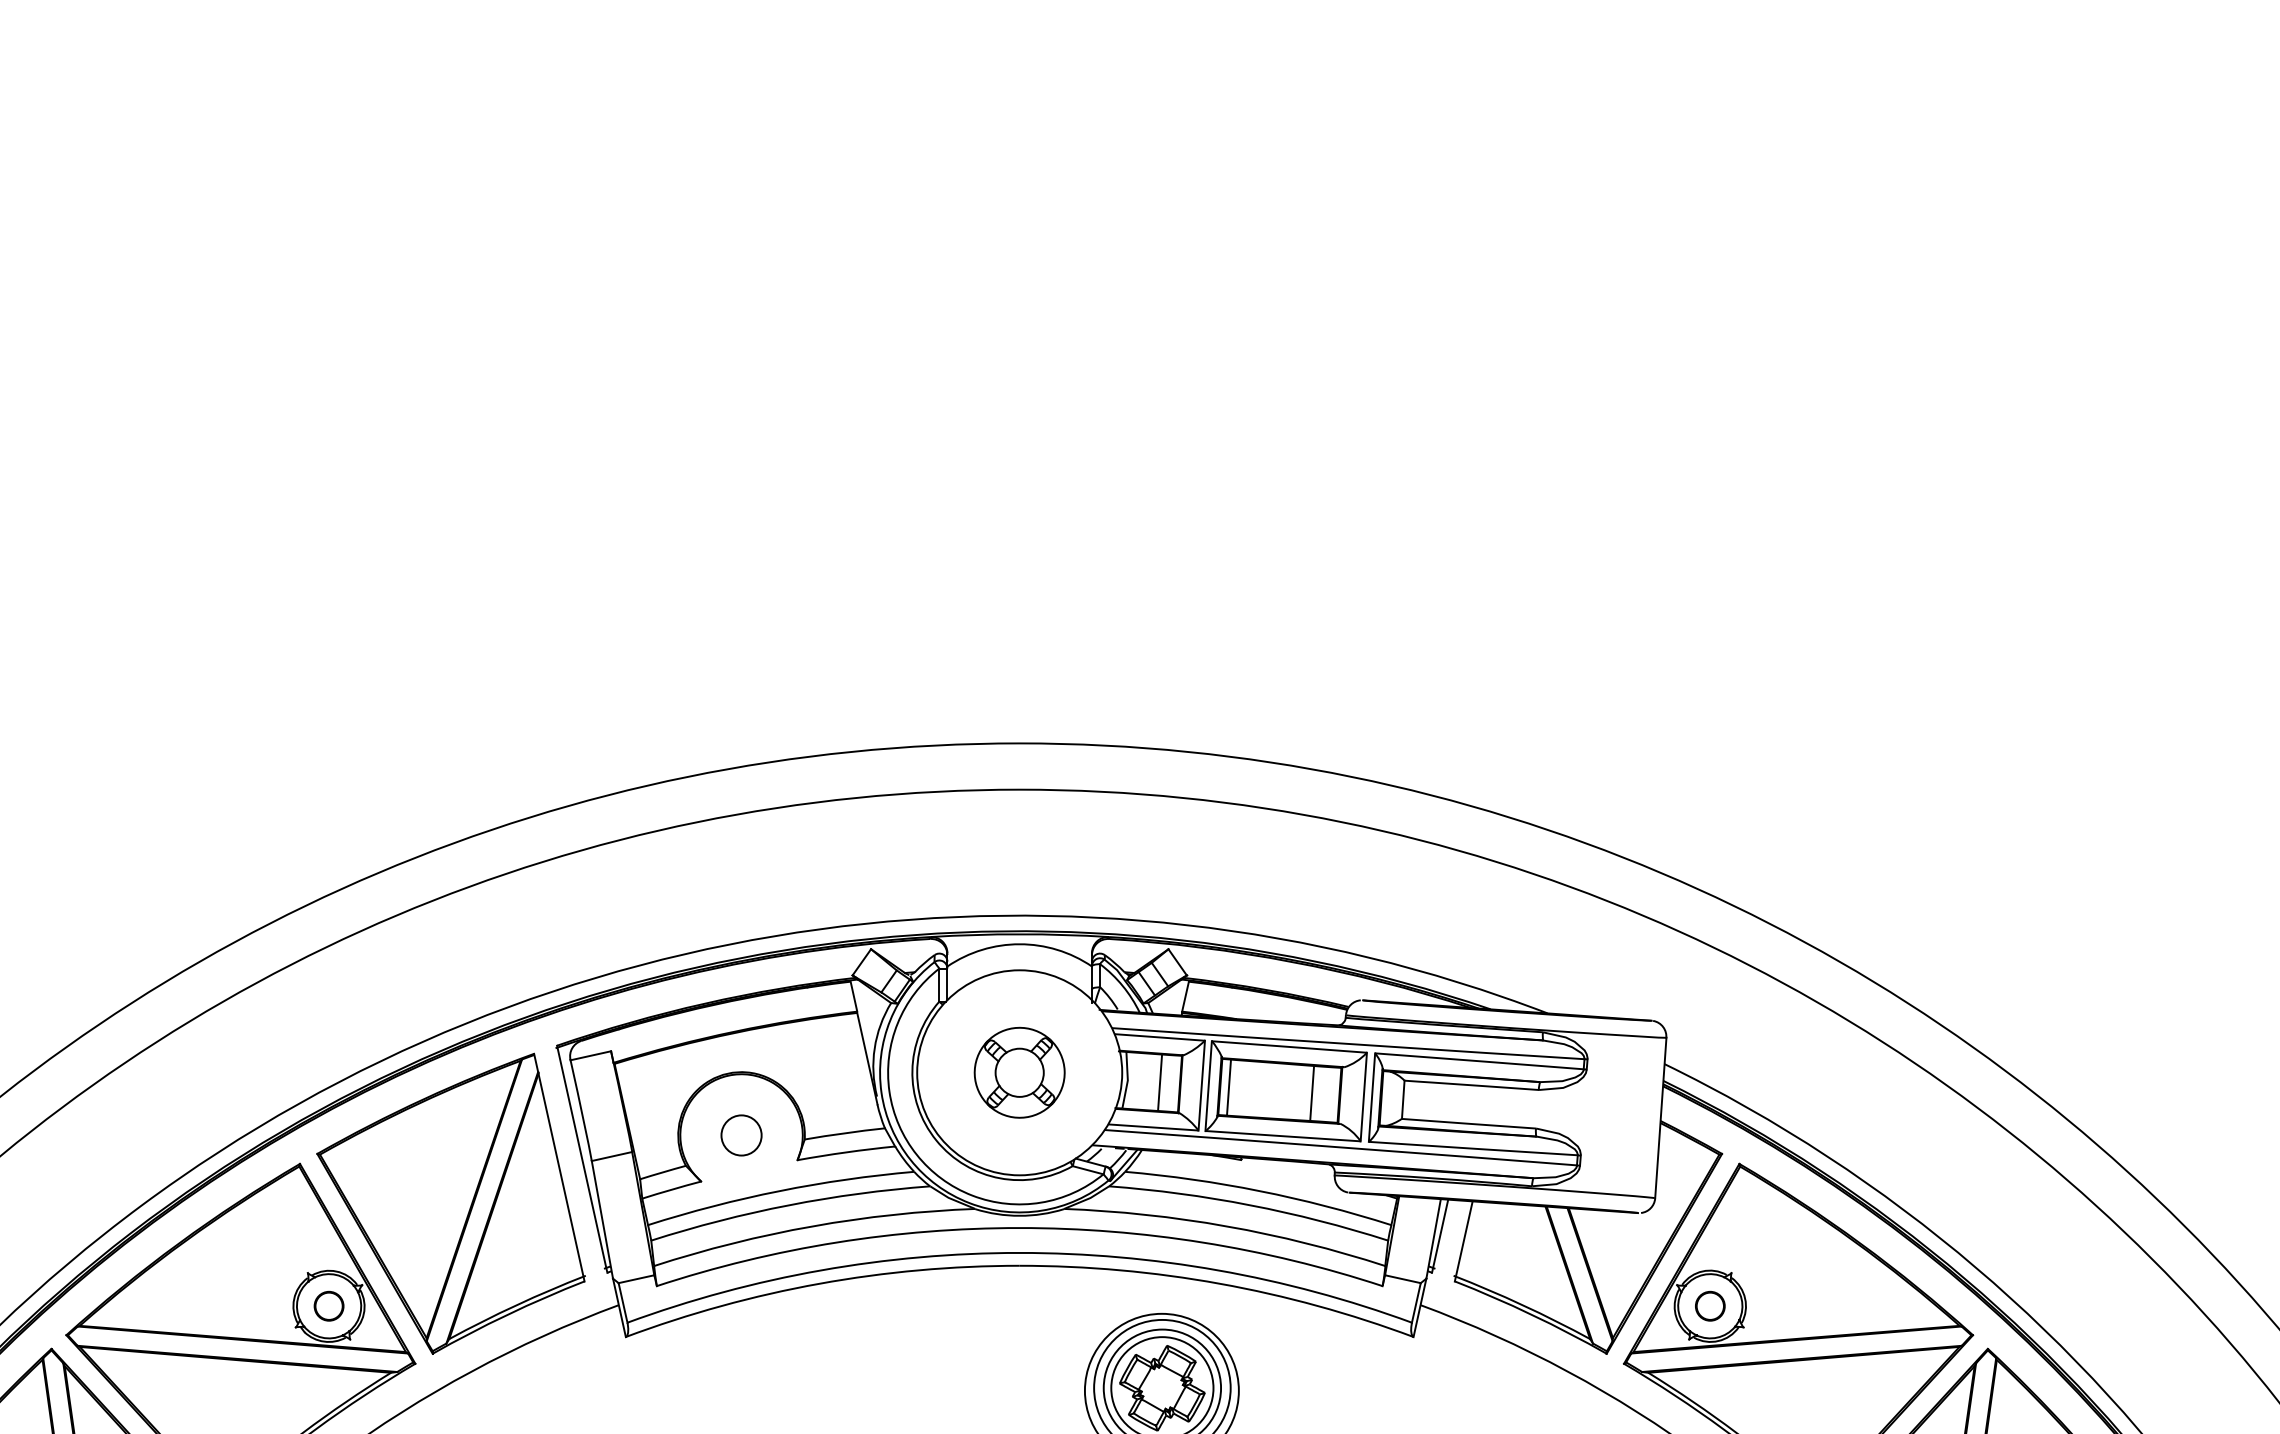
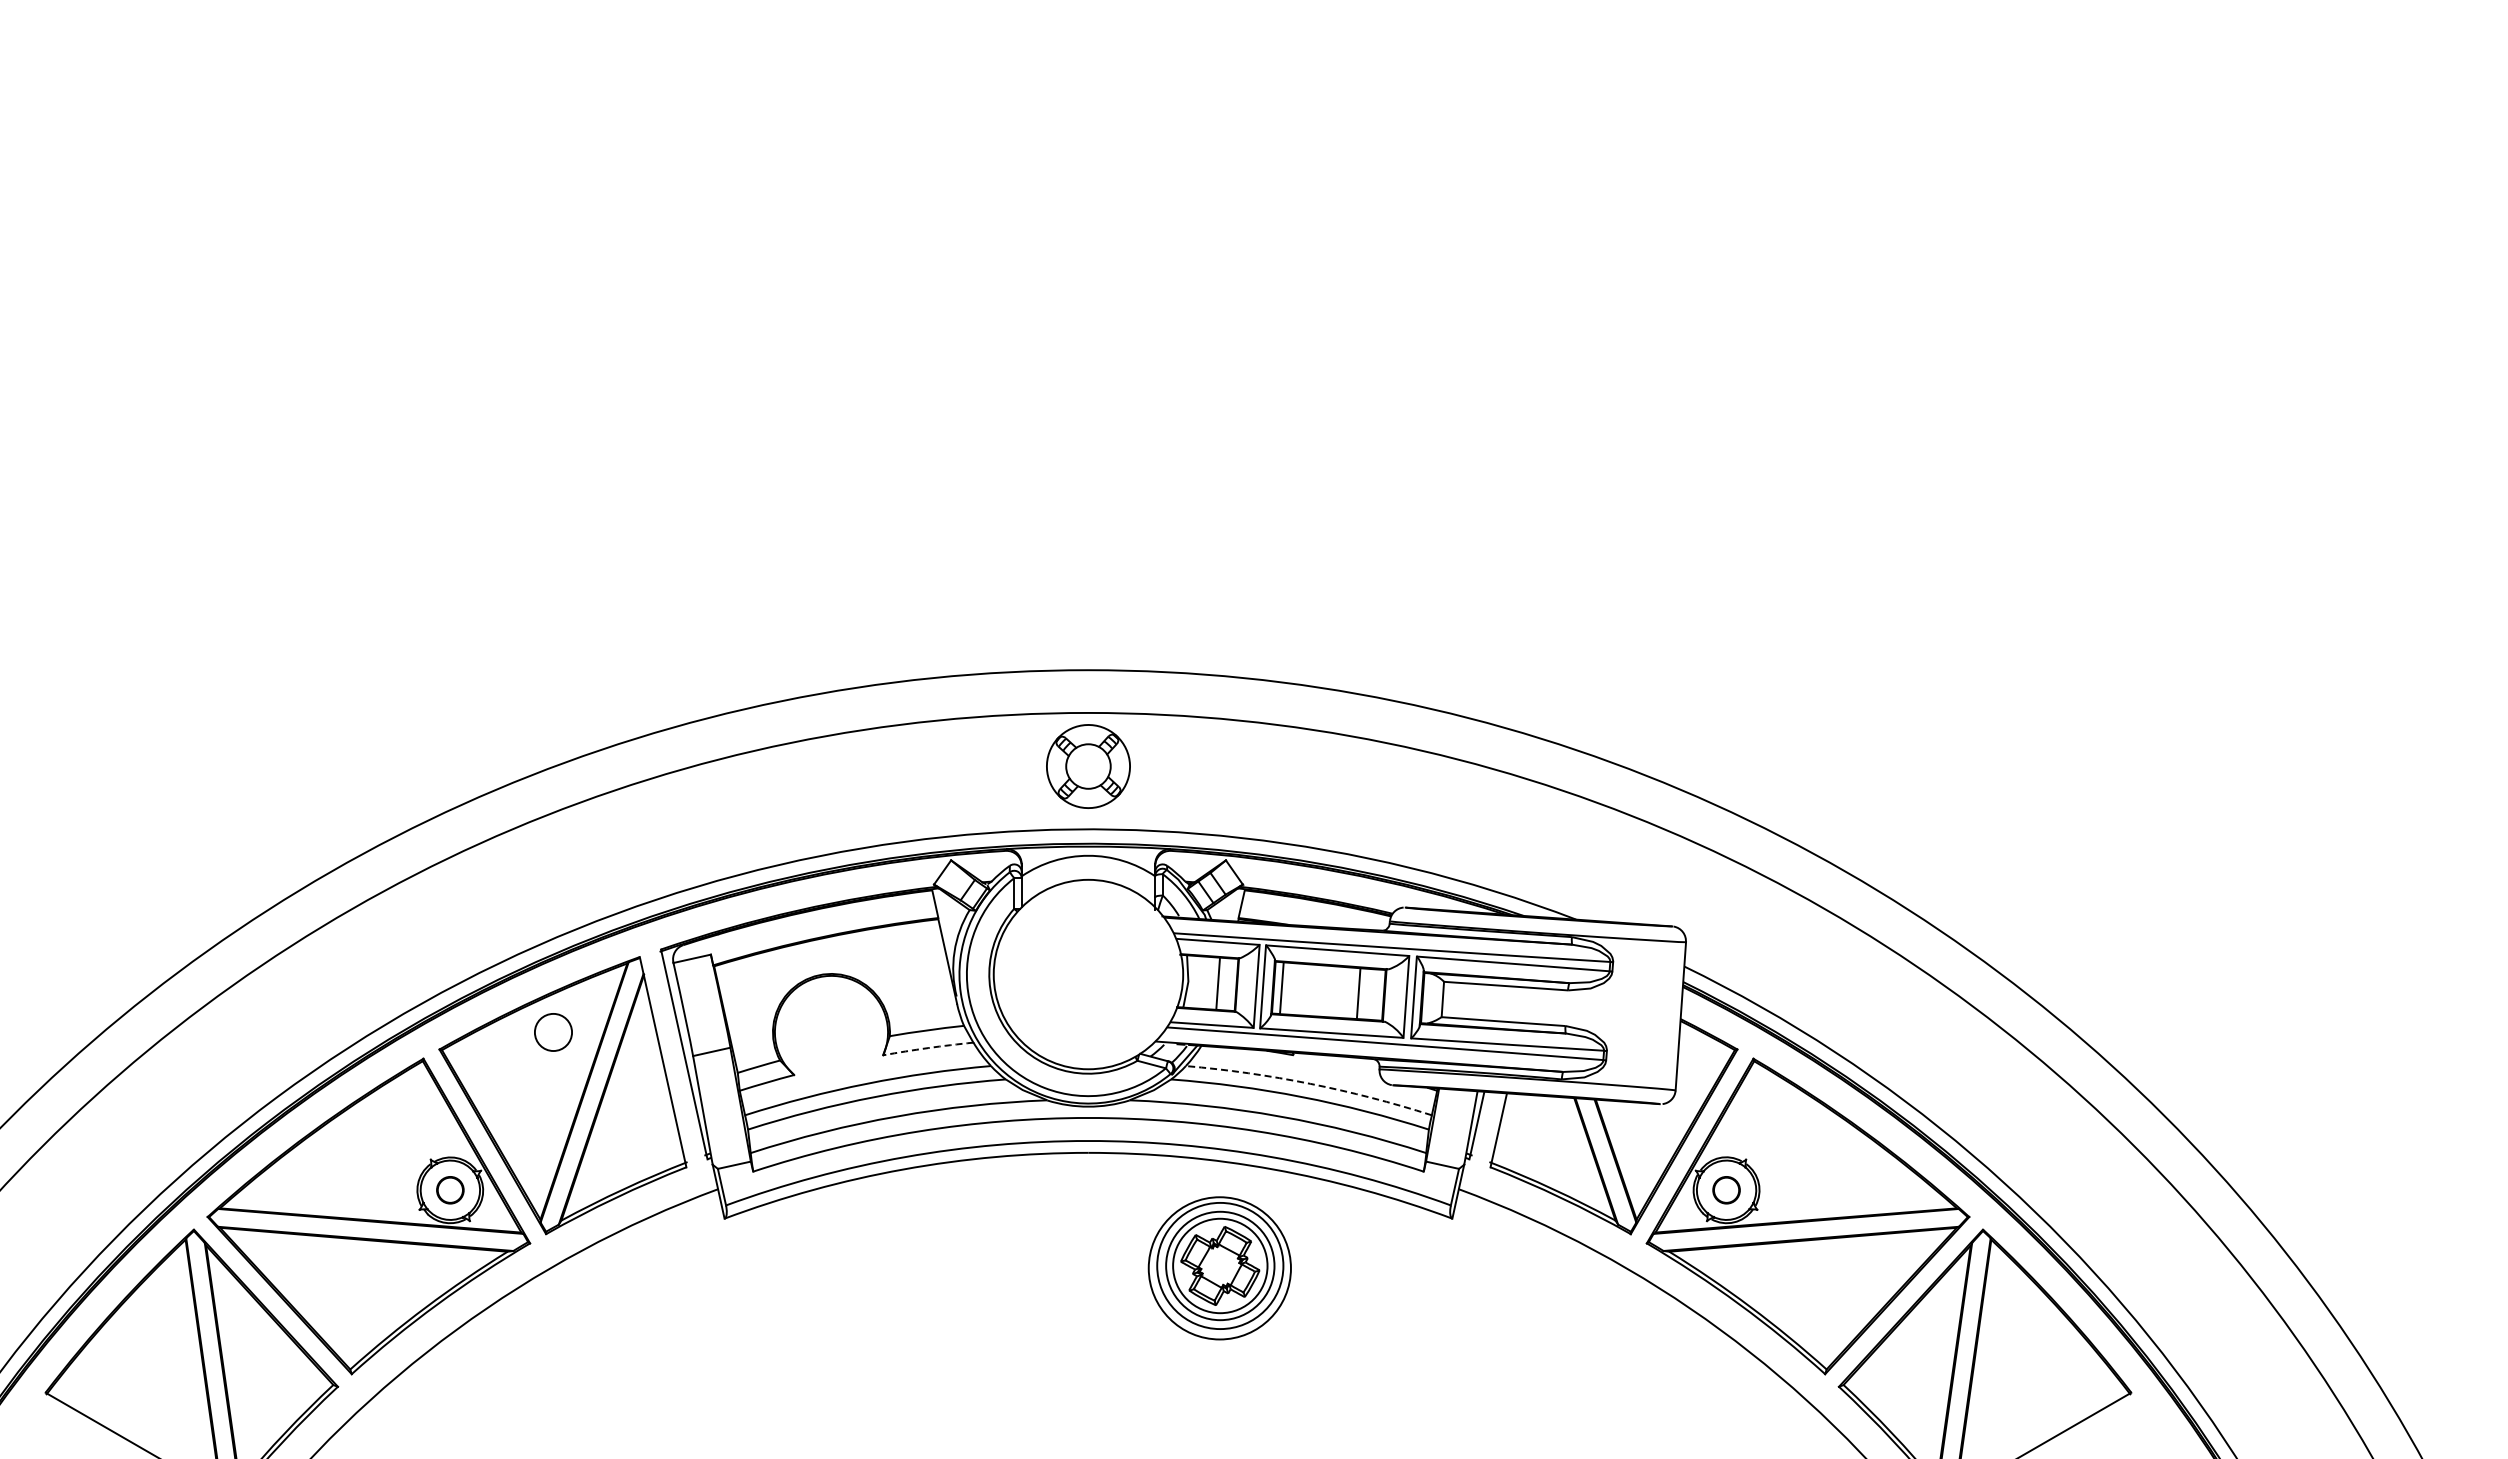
part: (1019, 1072) -> (1088, 766), moved
circle: (741, 1135) -> (553, 1032), moved
arc: (846, 1152) -> (928, 1048), solid -> dashed
arc: (1260, 1190) -> (1310, 1083), solid -> dashed

